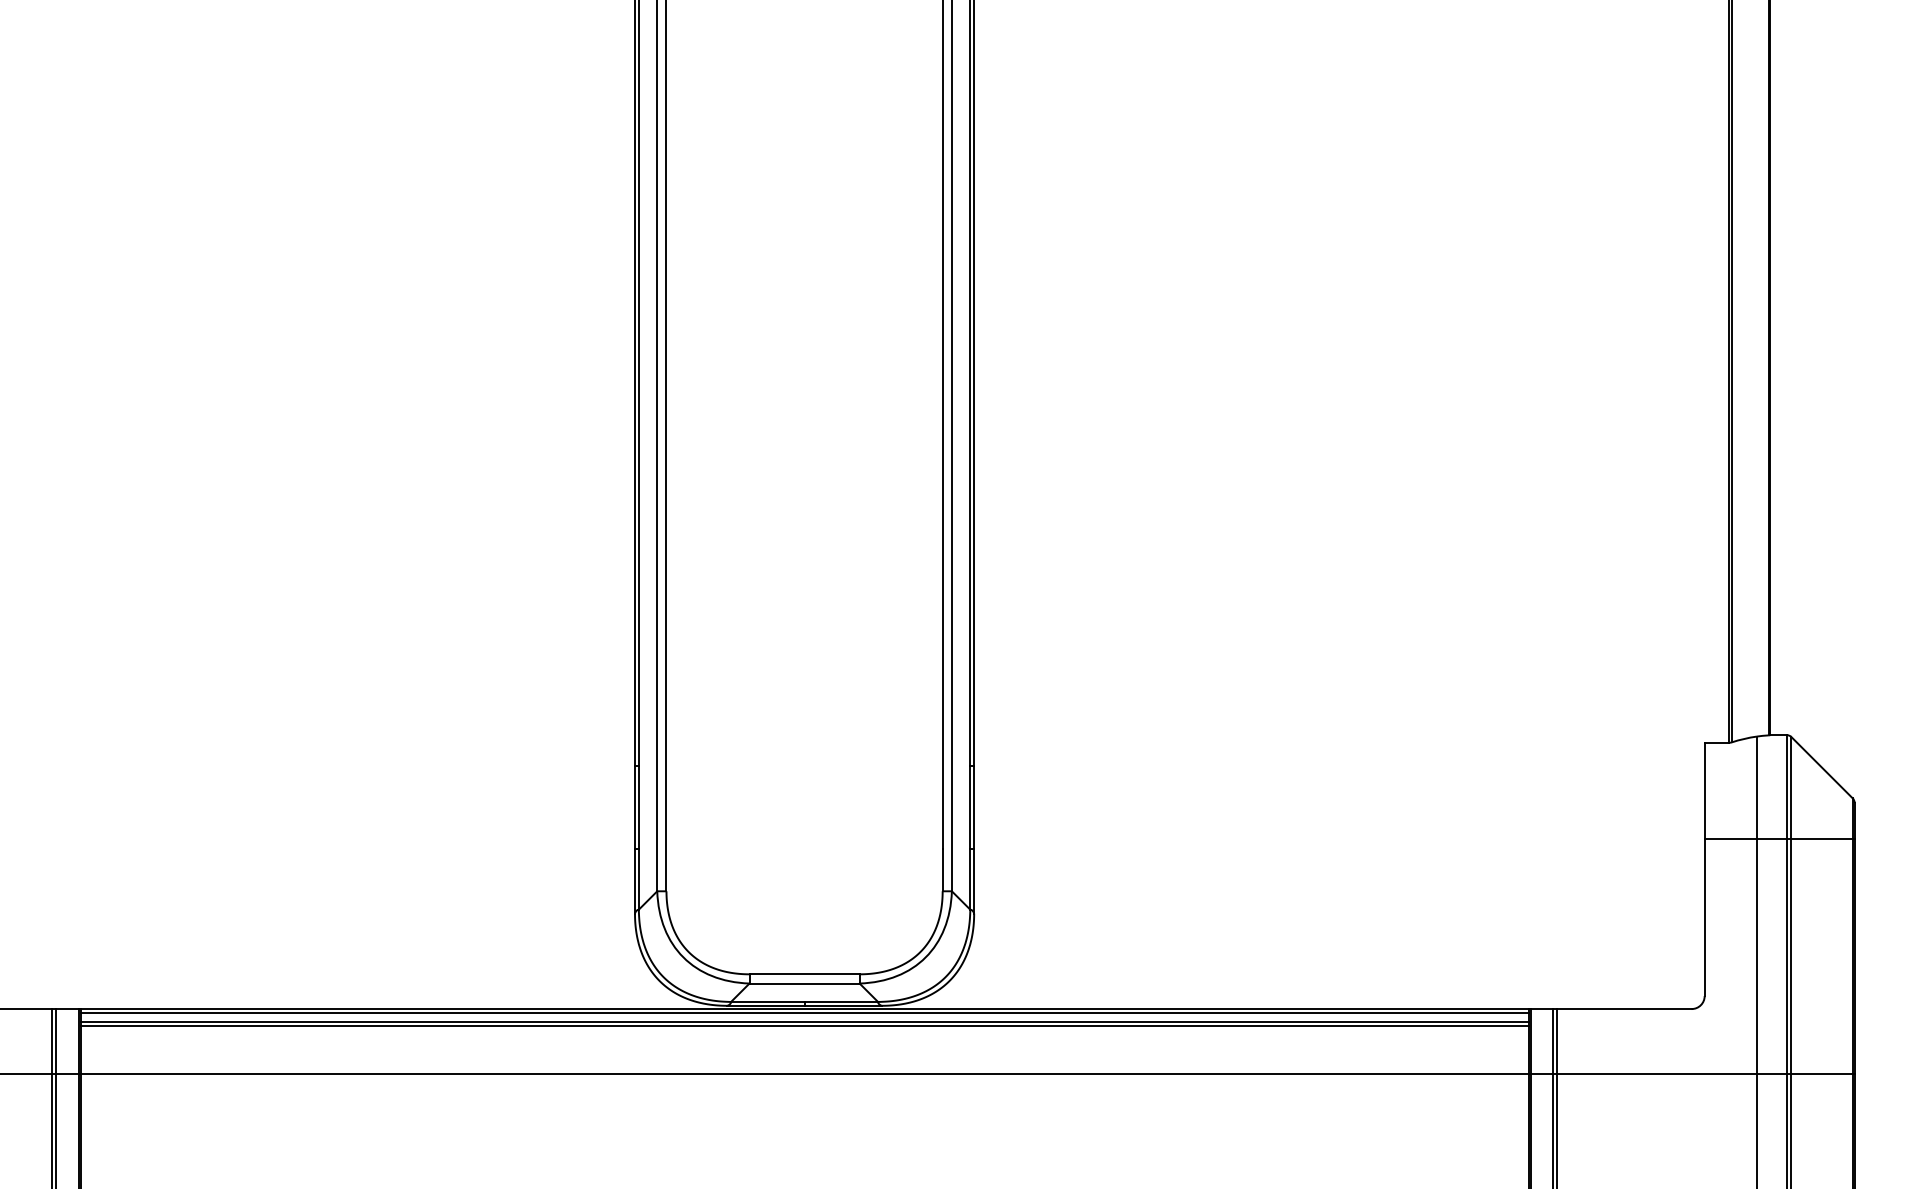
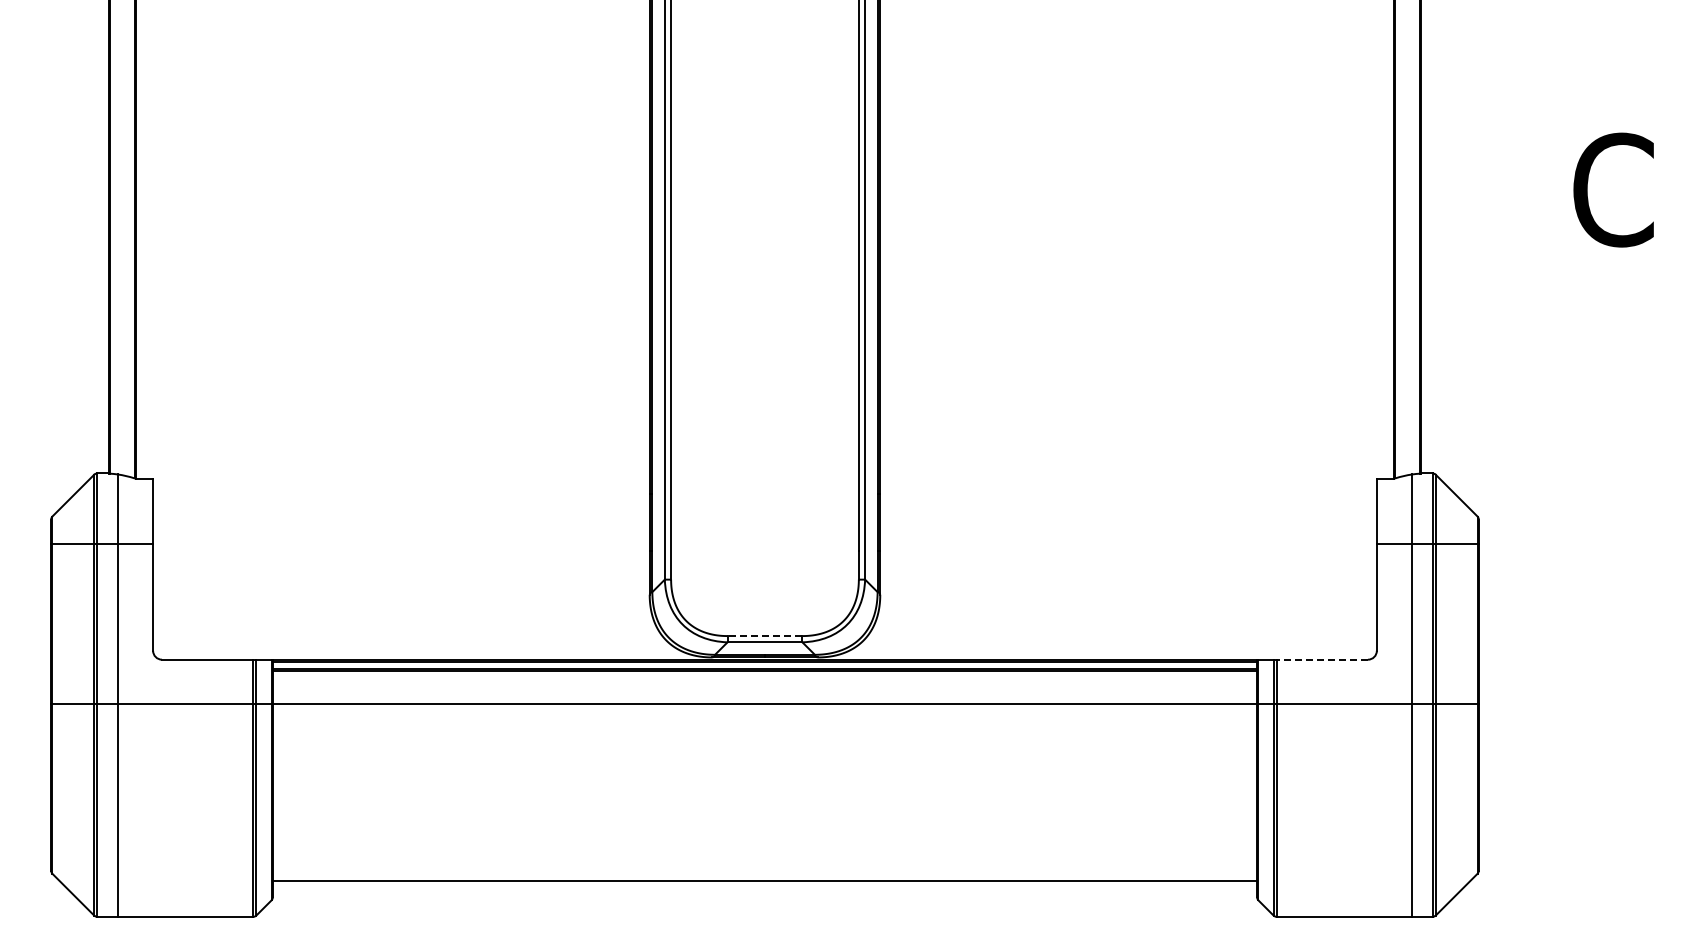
line: (803, 974) -> (764, 636), solid -> dashed
line: (1624, 1008) -> (1322, 659), solid -> dashed

